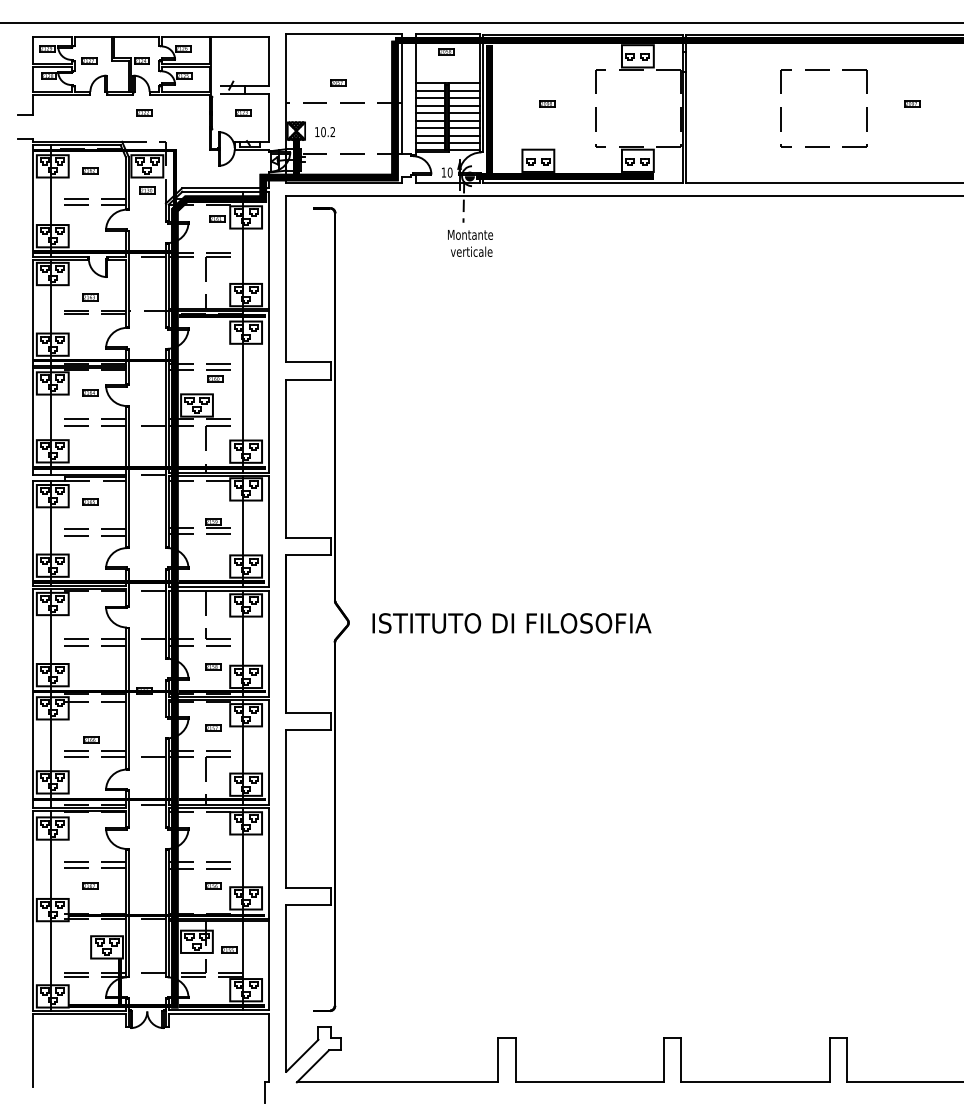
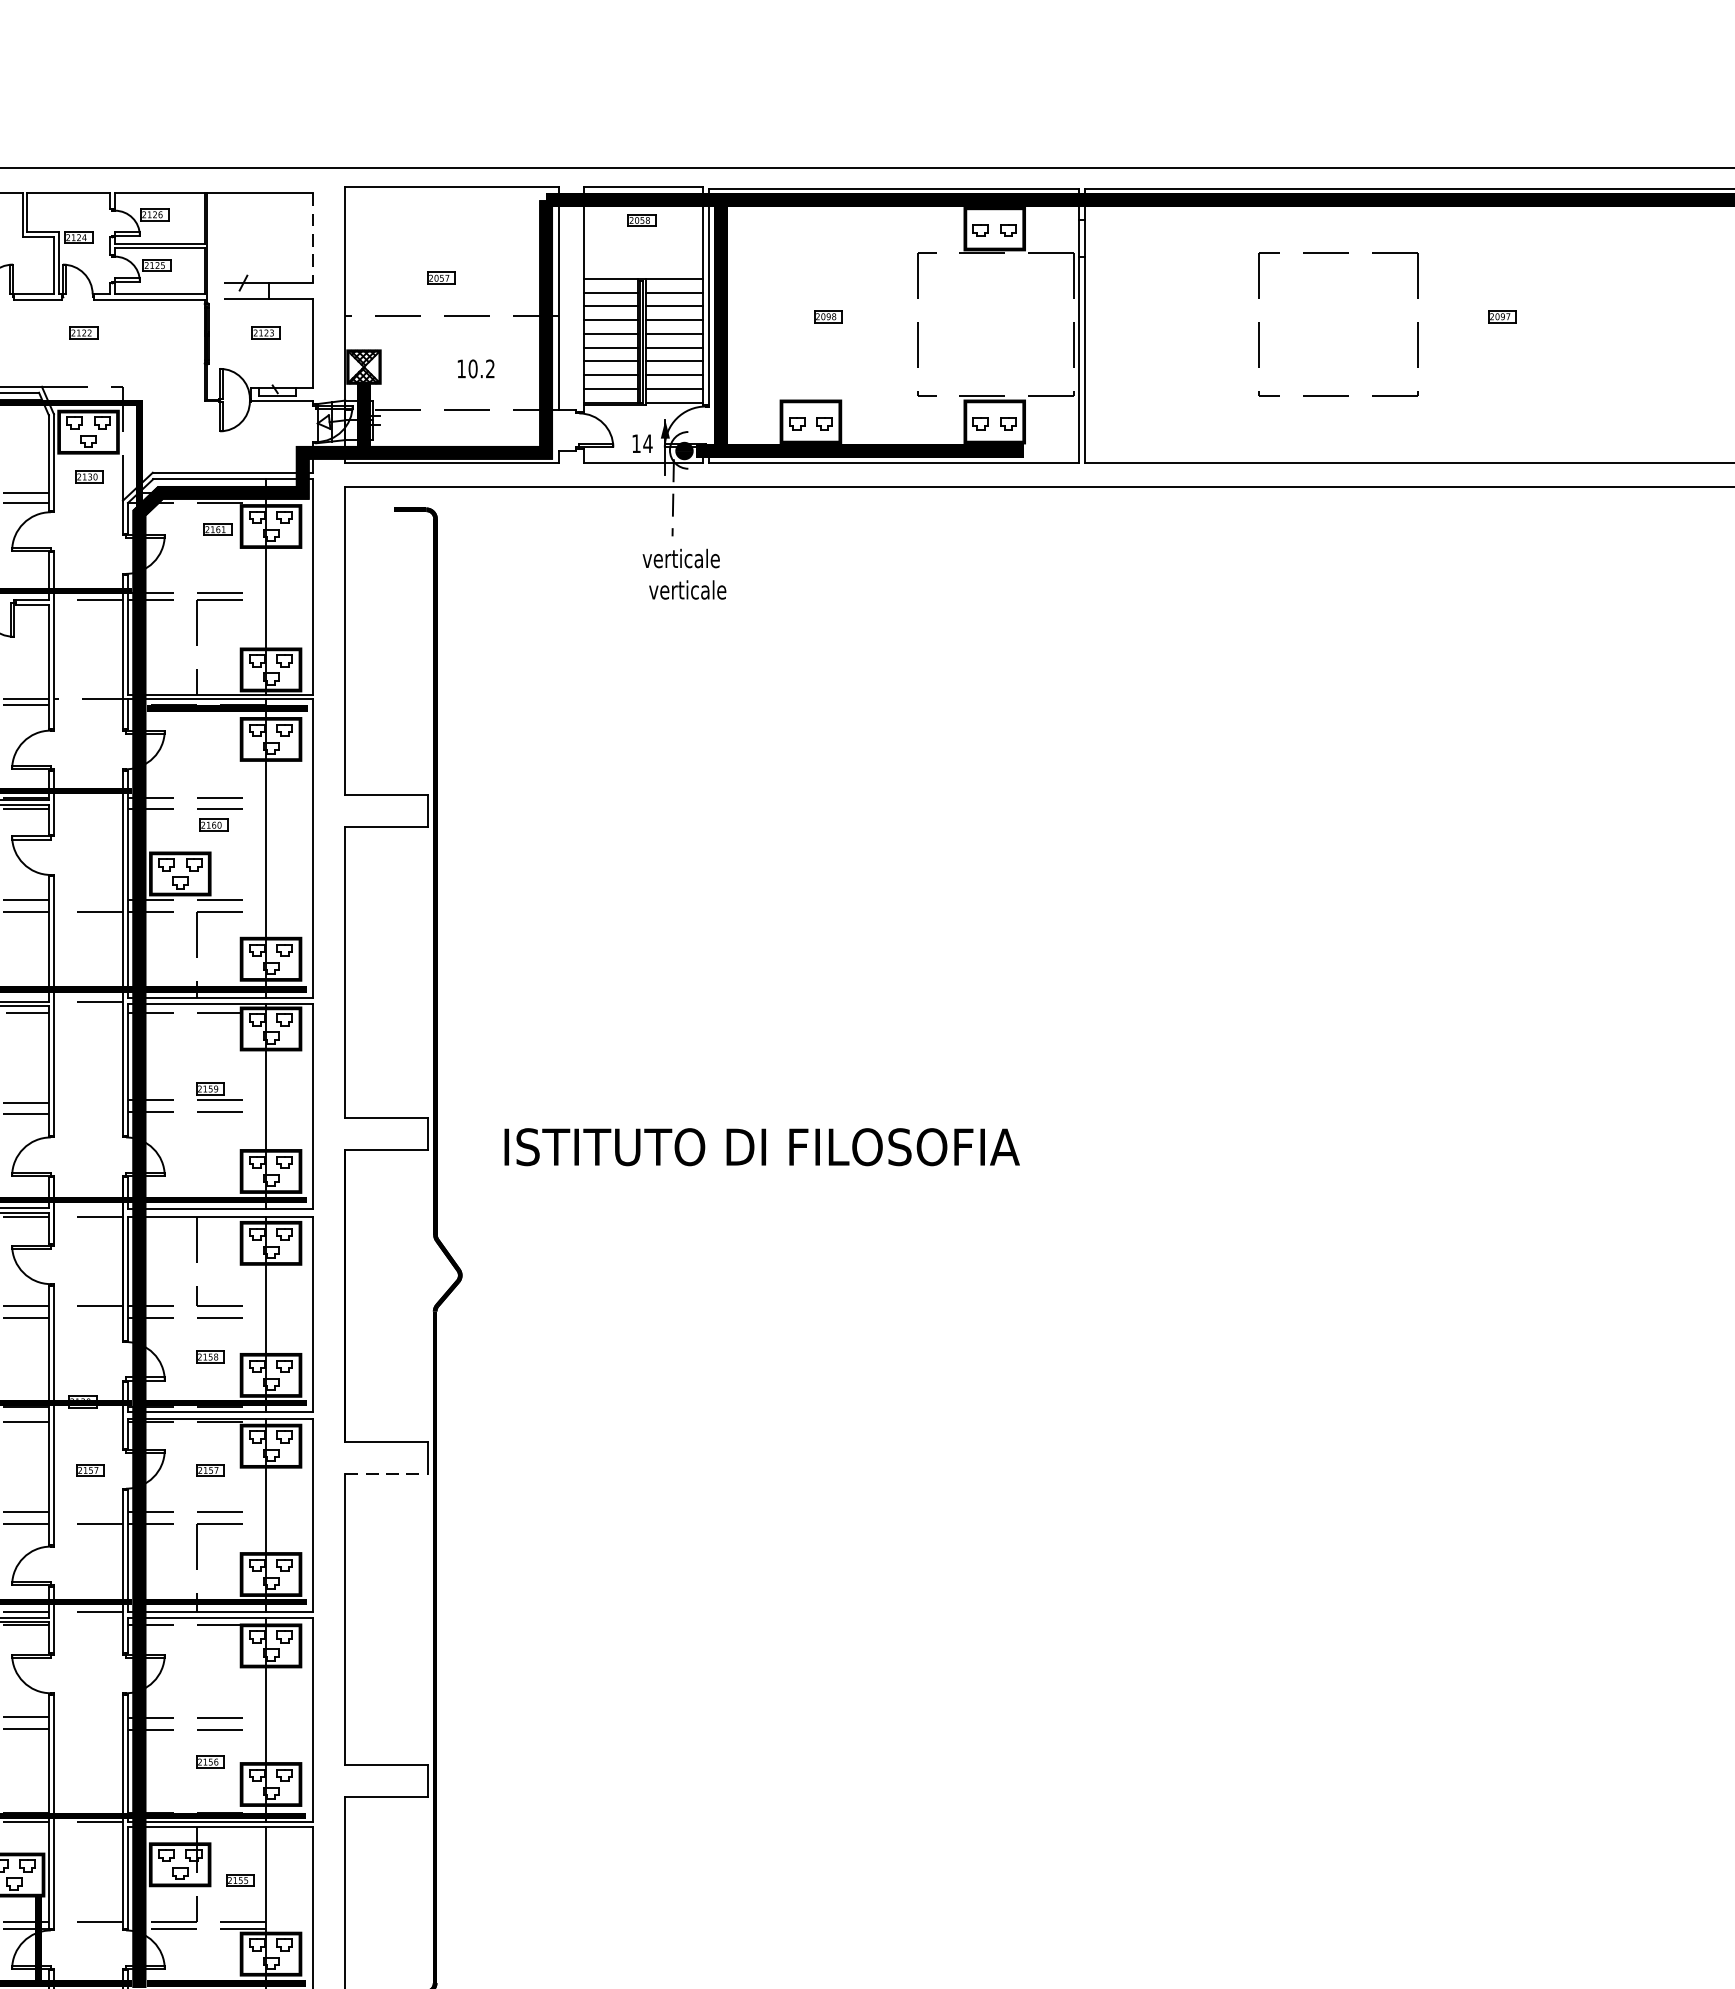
line: (268, 61) -> (312, 238), solid -> dashed
text: (324, 132) -> (474, 369), moved
text: (449, 172) -> (646, 443), 10 -> 14
text: (470, 234) -> (685, 558), Montante -> verticale
text: (511, 623) -> (761, 1147), moved
part: (148, 727) -> (90, 1468), added
line: (309, 730) -> (388, 1474), solid -> dashed

